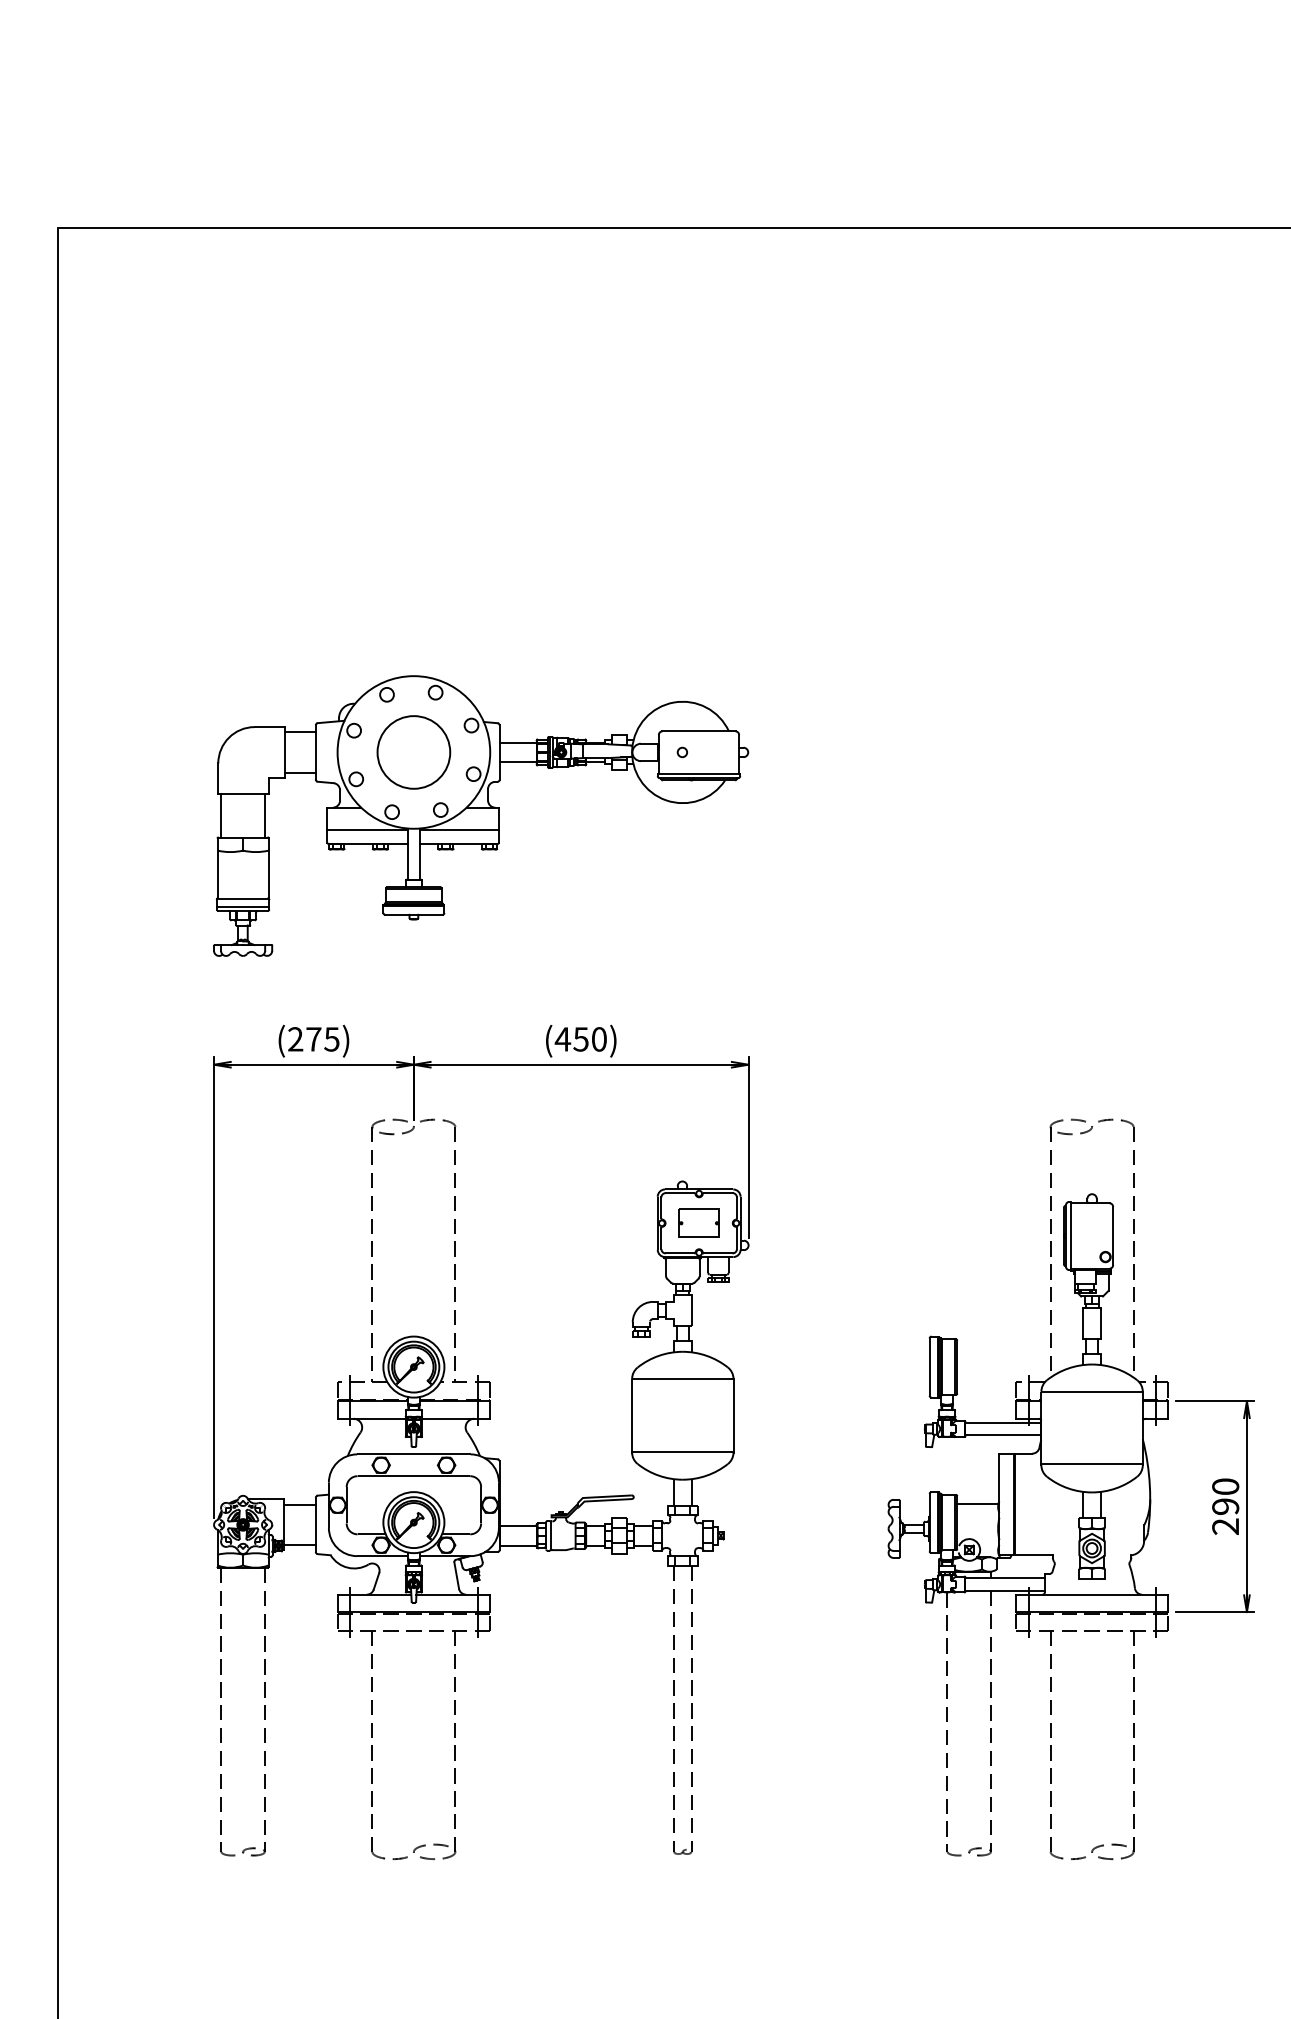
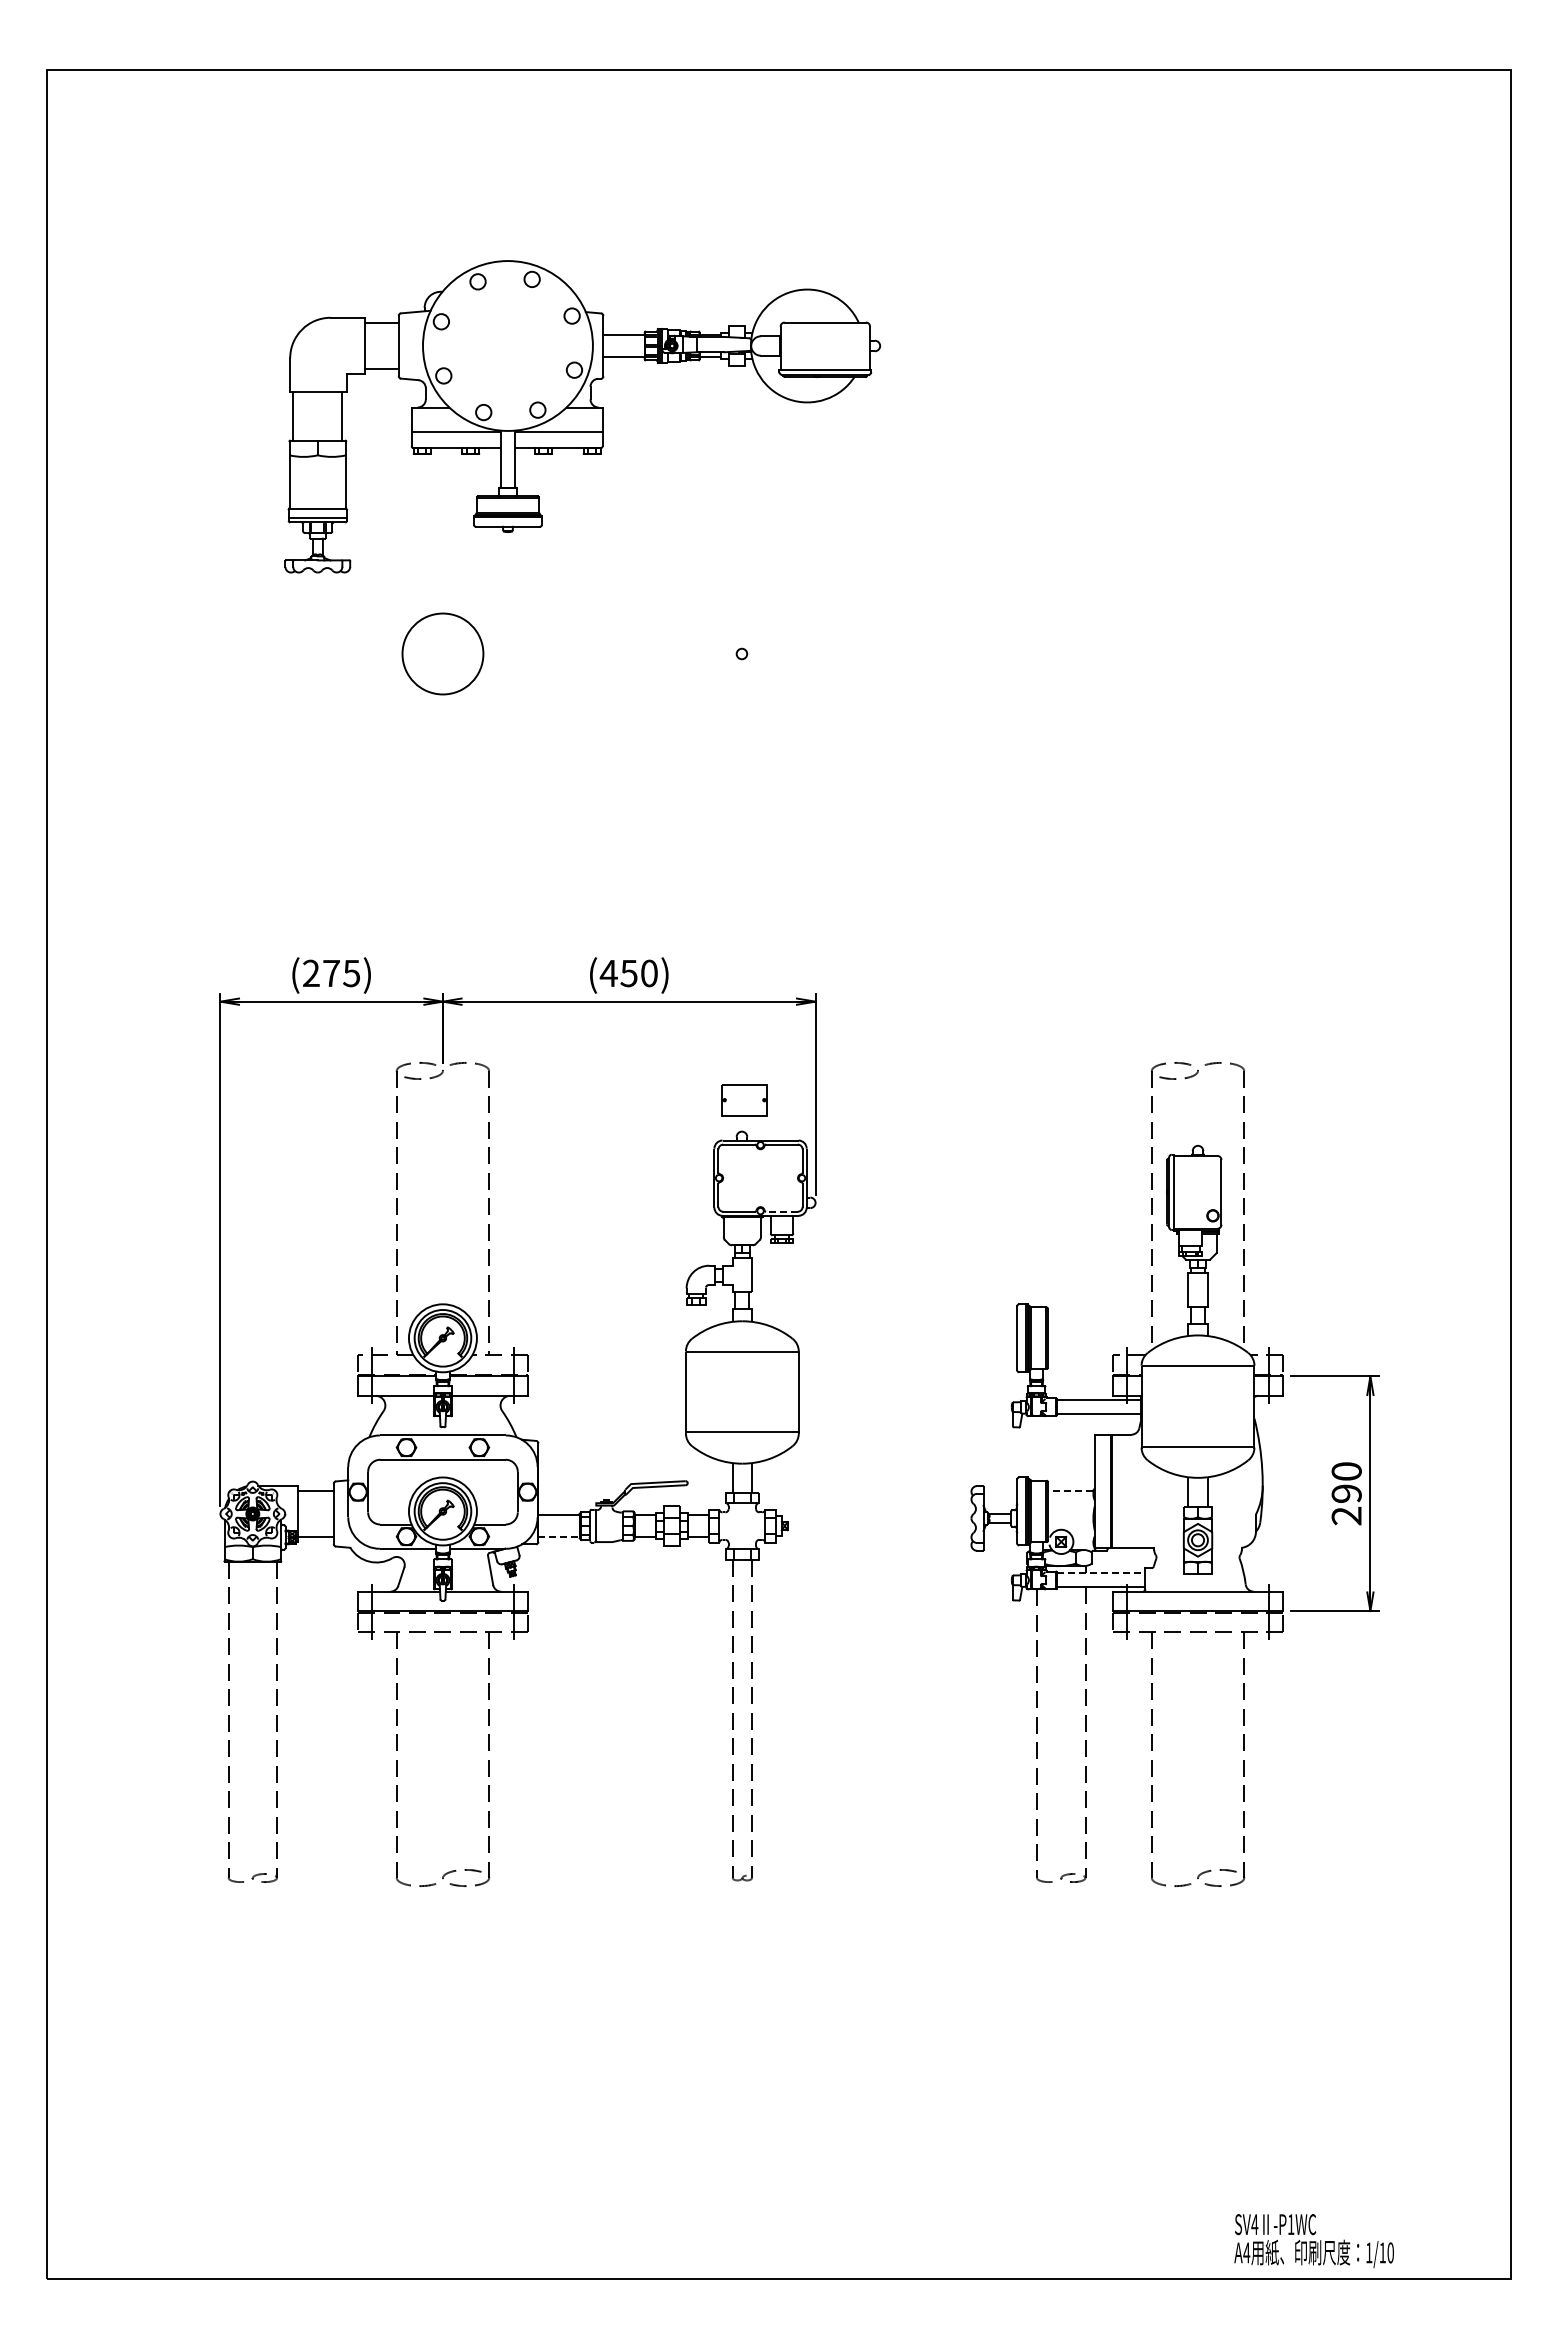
part: (480, 815) -> (582, 416), moved
part: (699, 1223) -> (744, 1100), moved
line: (717, 1253) -> (781, 1211), solid -> dashed
line: (976, 1503) -> (1069, 1490), solid -> dashed
line: (518, 1546) -> (559, 1537), solid -> dashed
line: (1005, 1578) -> (1101, 1573), solid -> dashed

